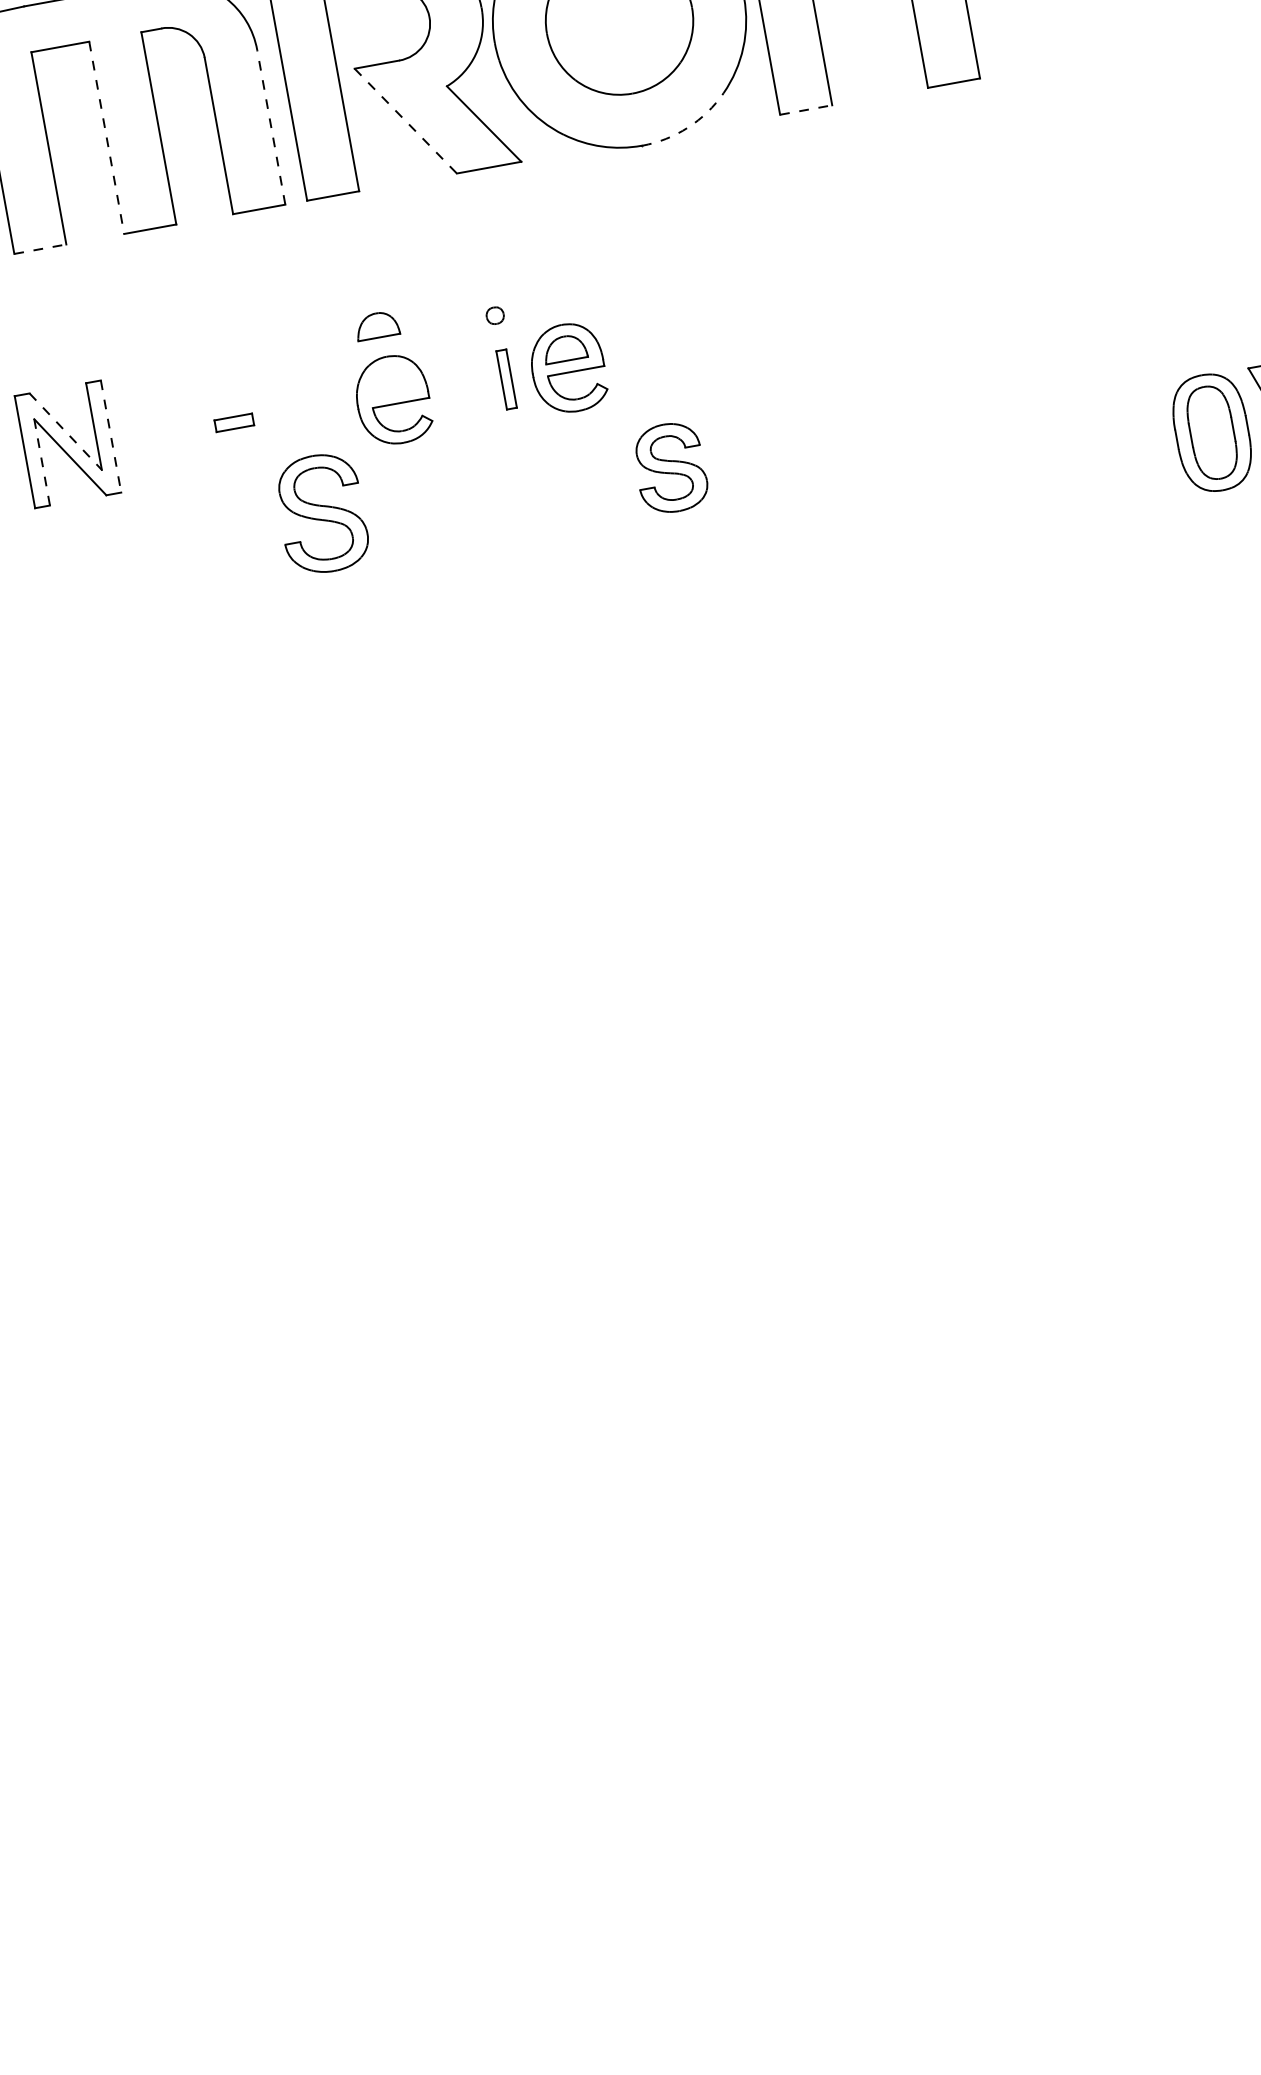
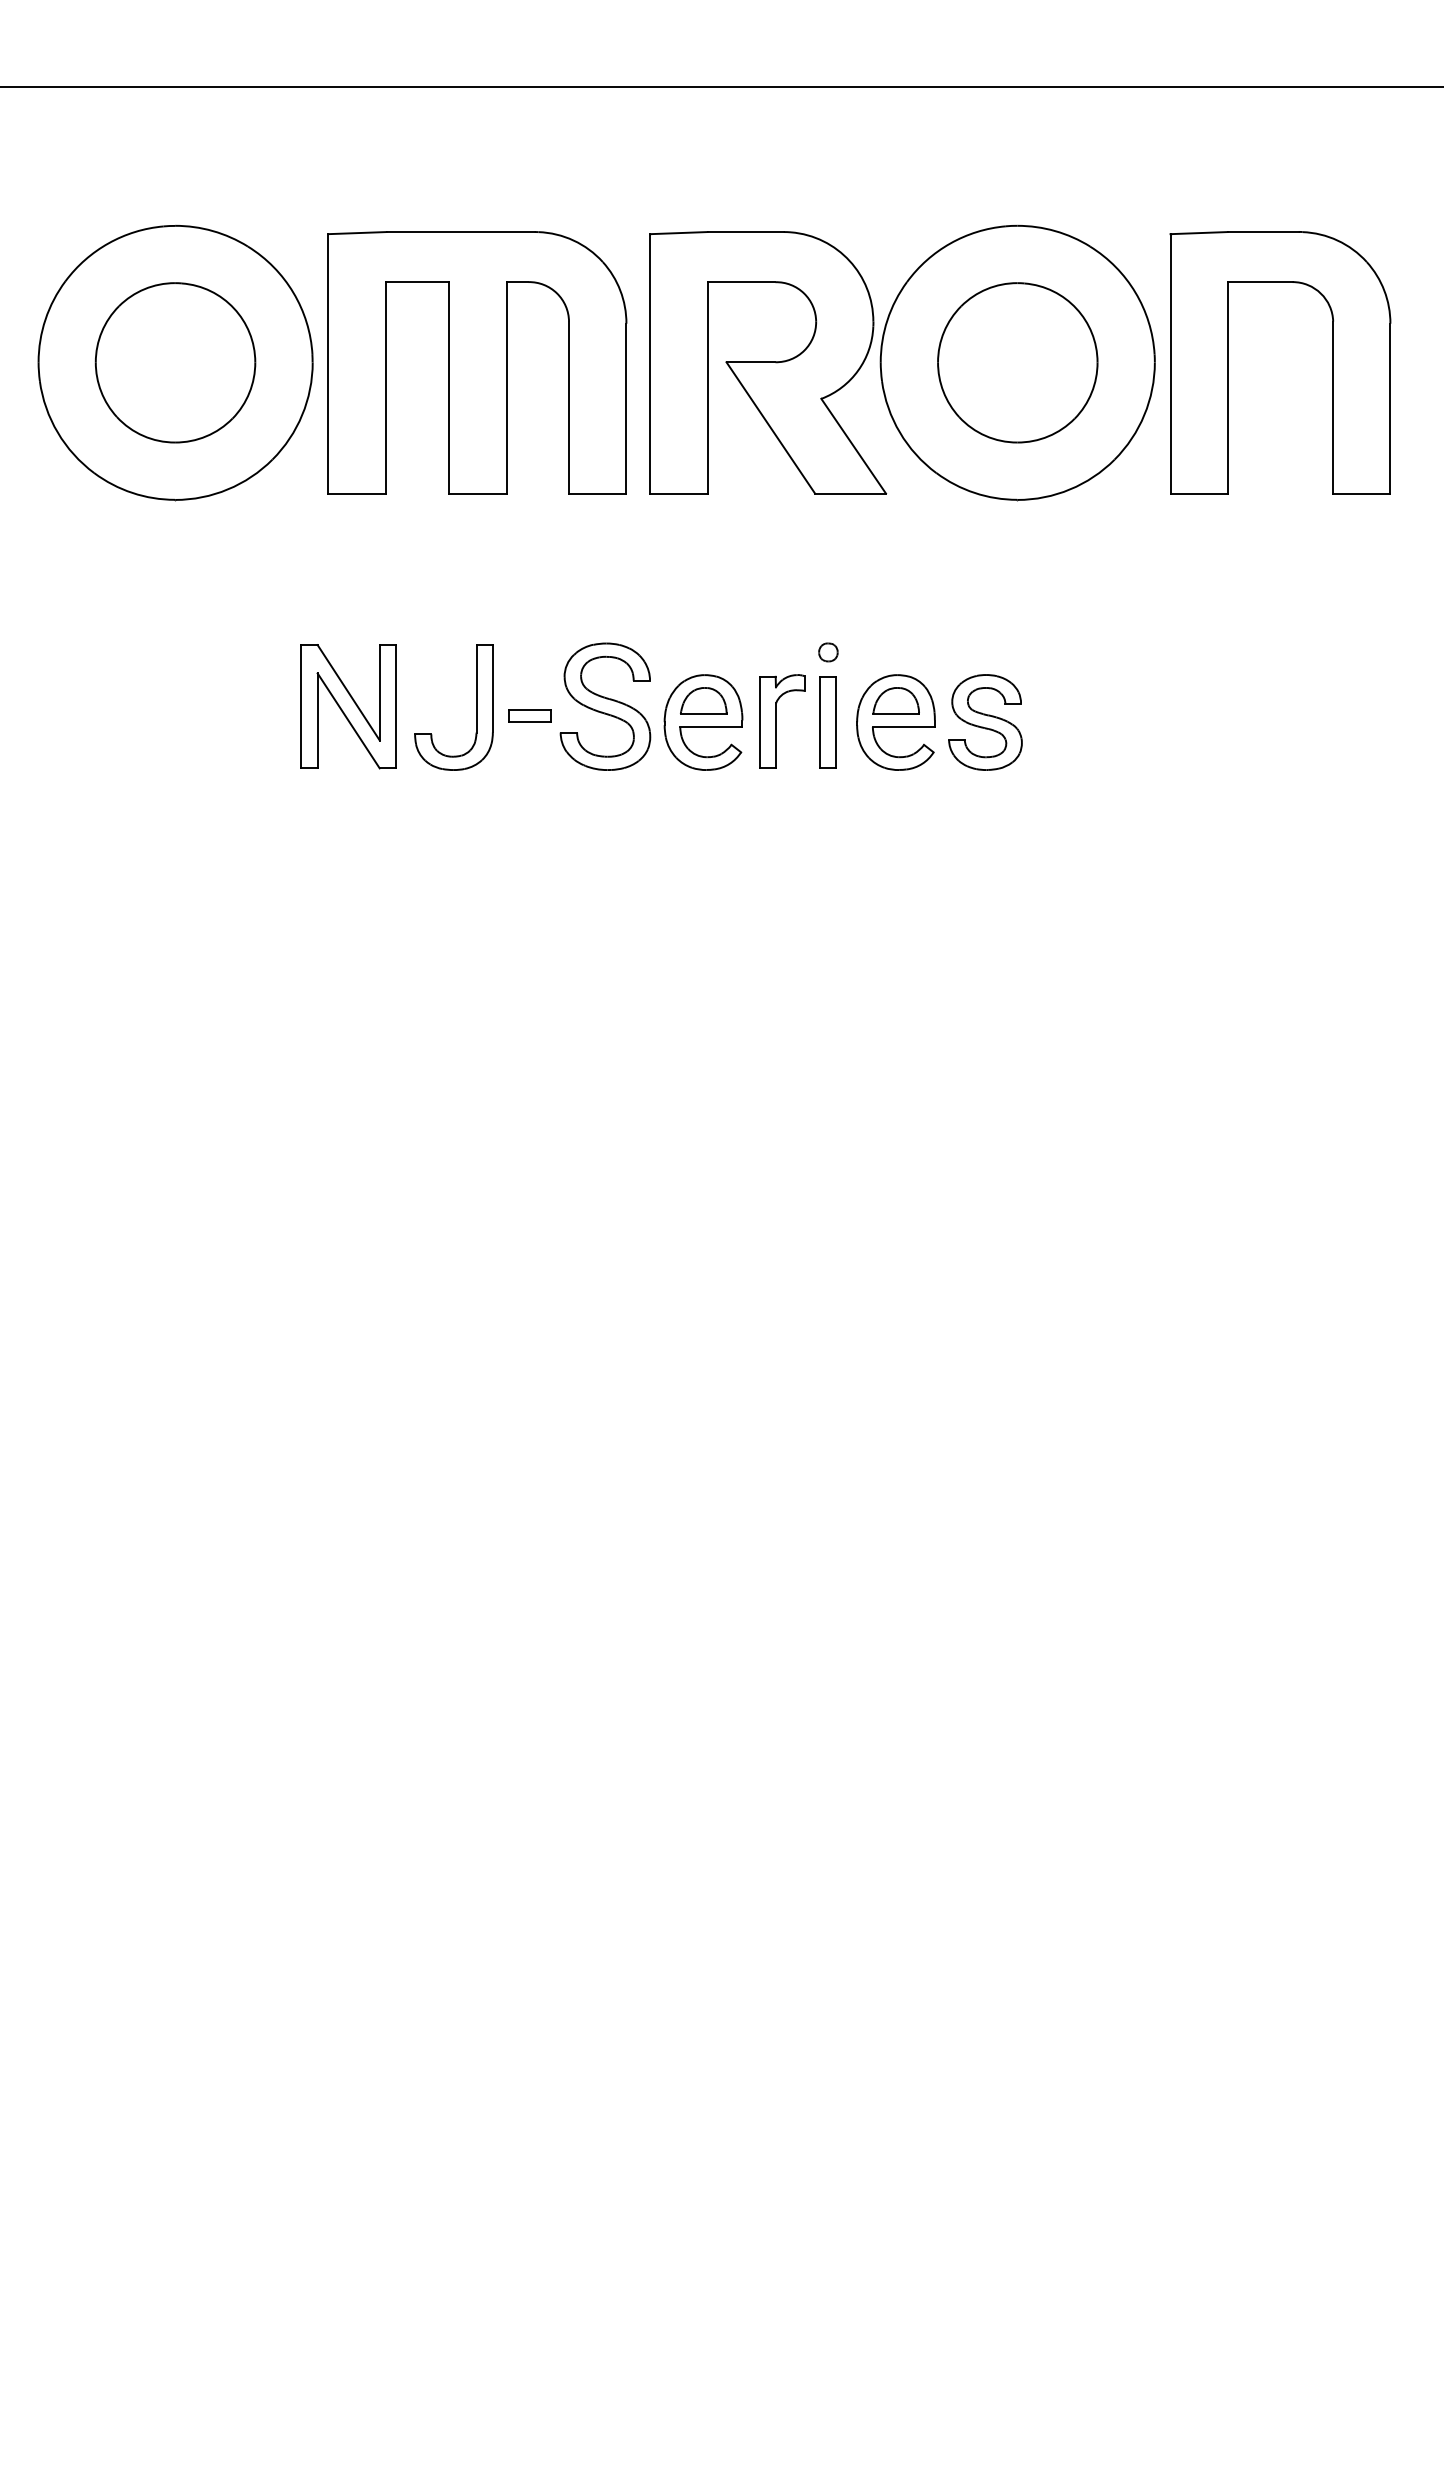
line: (806, 109) -> (1199, 493), dashed -> solid
line: (406, 121) -> (771, 428), dashed -> solid
line: (271, 127) -> (626, 408), dashed -> solid
arc: (688, 127) -> (1070, 489), dashed -> solid
line: (106, 137) -> (449, 387), dashed -> solid
line: (40, 249) -> (357, 493), dashed -> solid
part: (376, 325) -> (703, 700), moved
part: (505, 379) -> (827, 722), size x1.43
part: (464, 386) -> (782, 721), added
part: (184, 423) -> (476, 707), added
line: (65, 431) -> (348, 692), dashed -> solid
line: (111, 436) -> (396, 706), dashed -> solid
line: (42, 462) -> (317, 721), dashed -> solid
part: (670, 468) -> (985, 722), moved
part: (321, 513) -> (605, 706), moved

